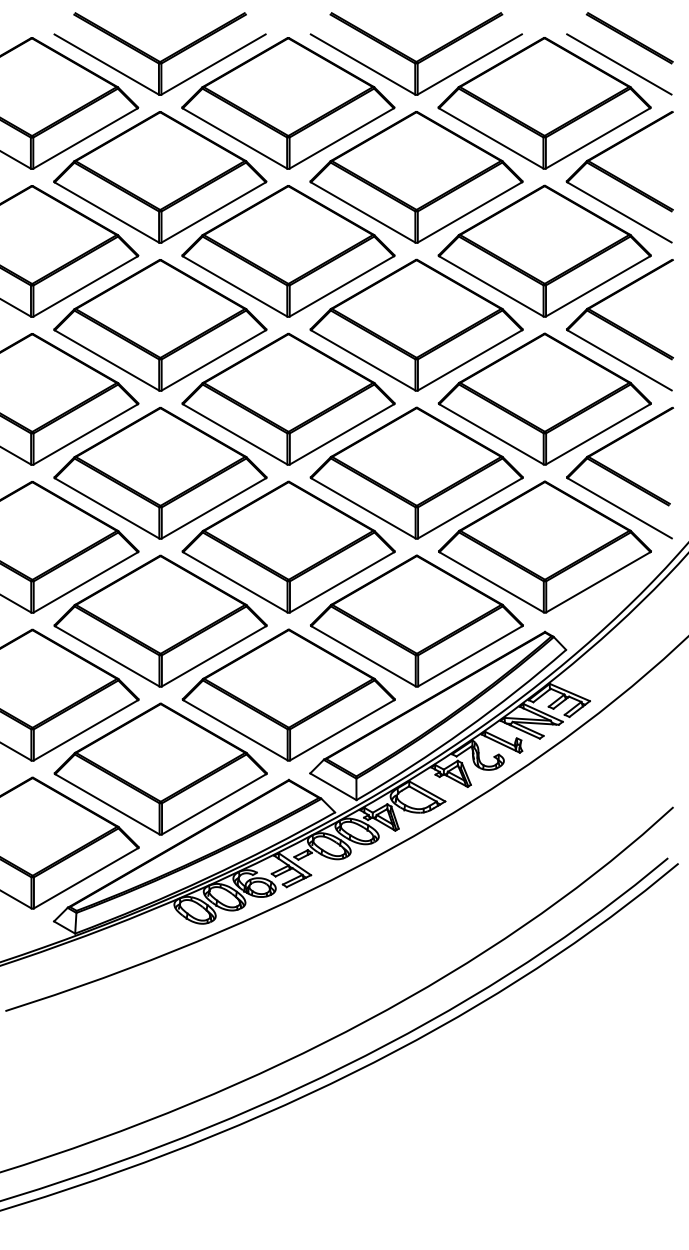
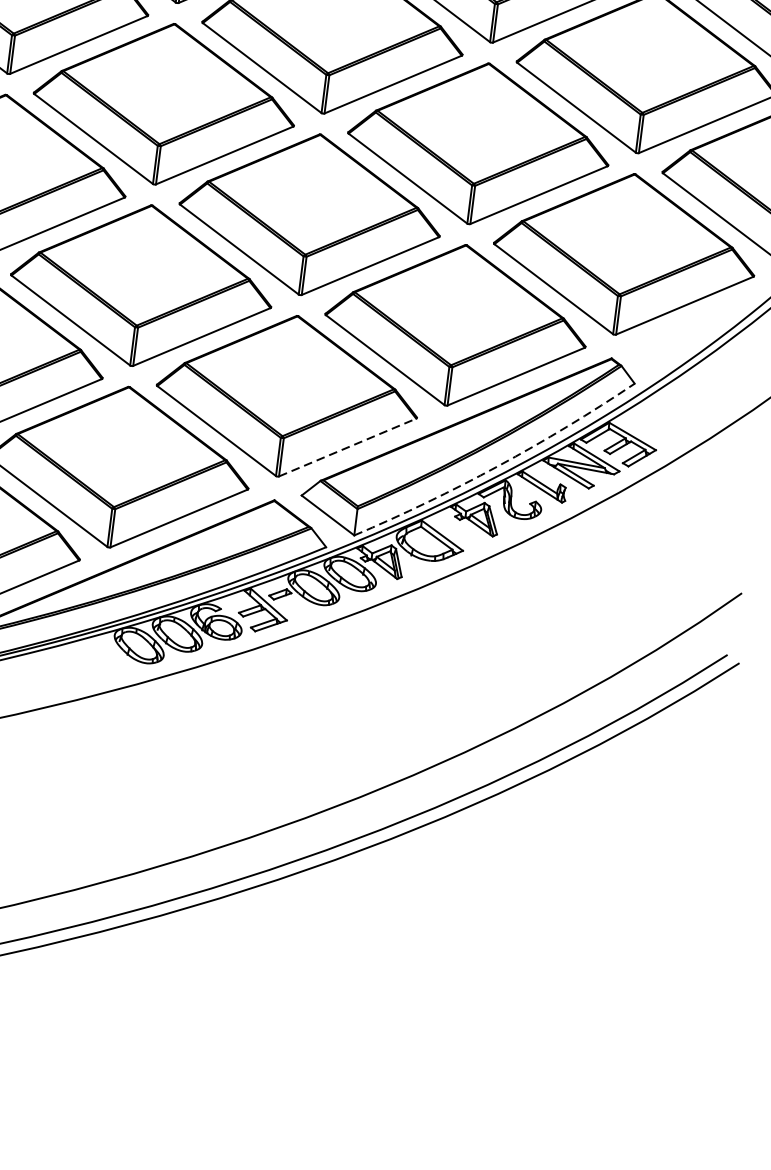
arc: (464, 729) -> (497, 465), solid -> dashed
line: (342, 730) -> (347, 447), solid -> dashed

